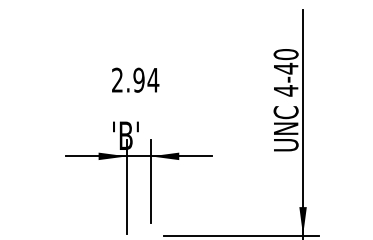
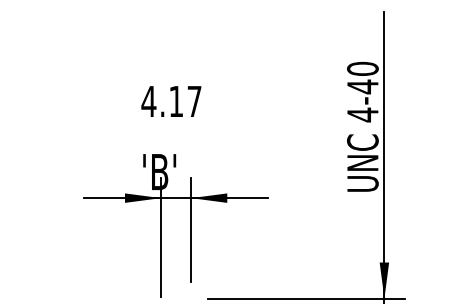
text: (135, 79) -> (171, 100), 2.94 -> 4.17

